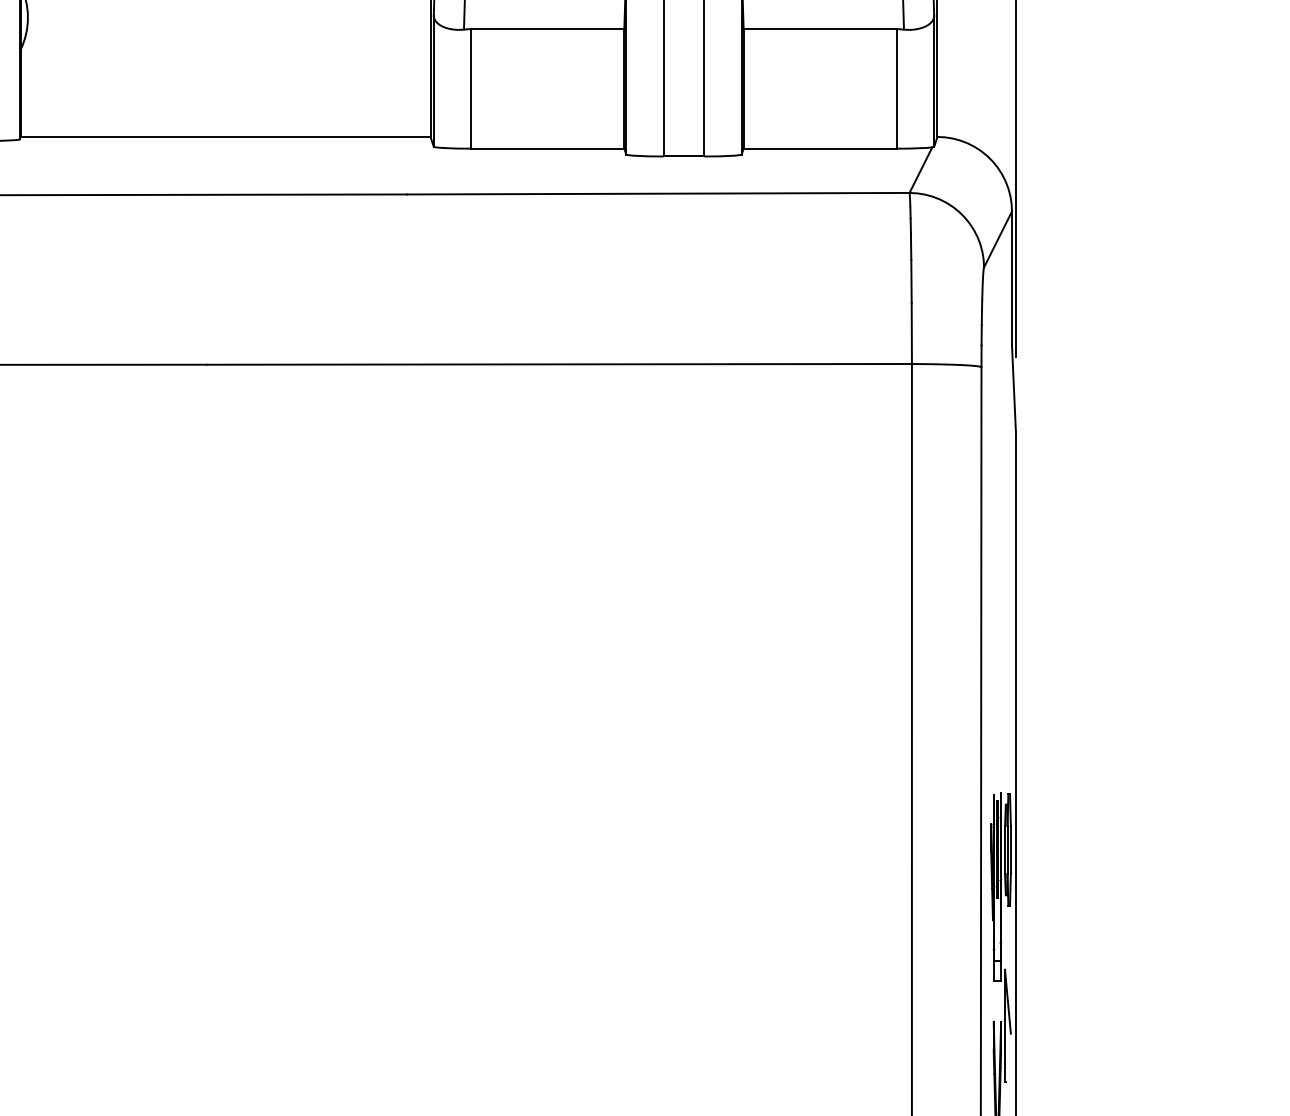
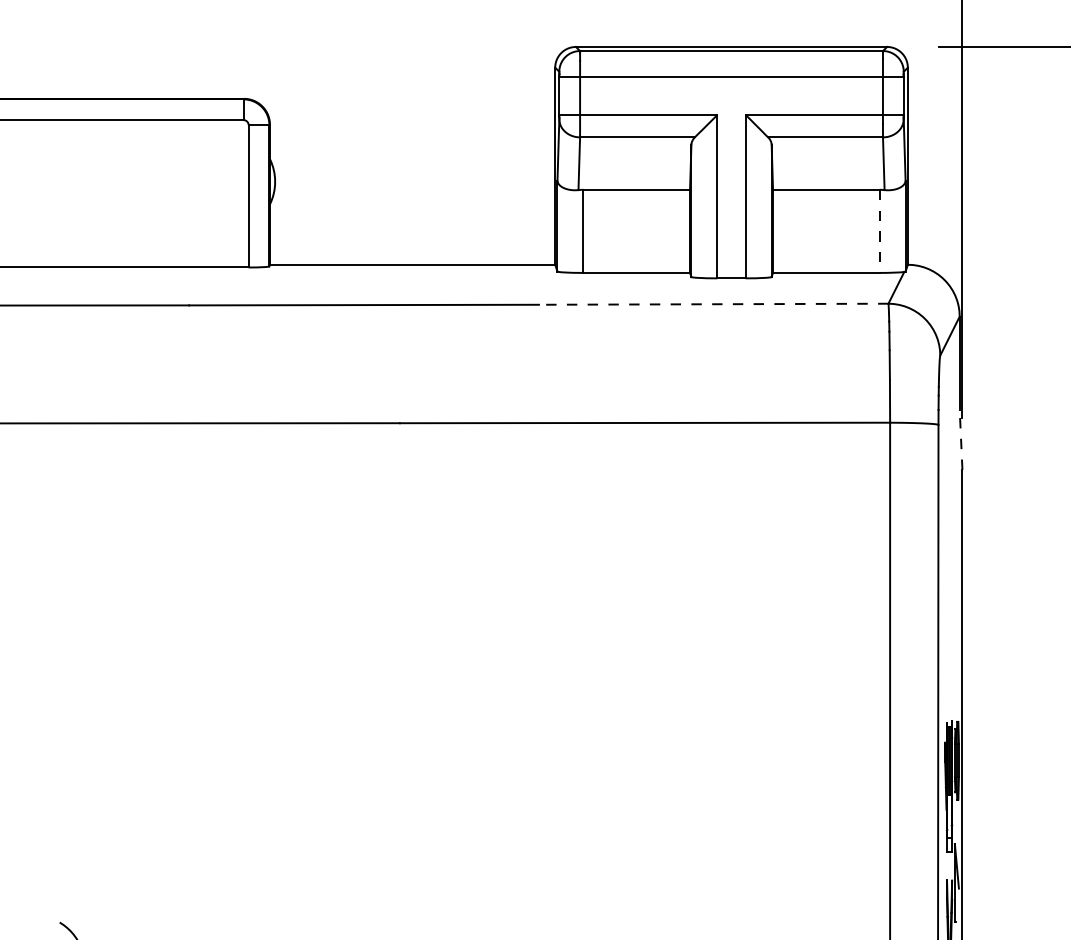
line: (896, 89) -> (879, 231), solid -> dashed
line: (658, 194) -> (713, 304), solid -> dashed
line: (1014, 388) -> (961, 439), solid -> dashed

